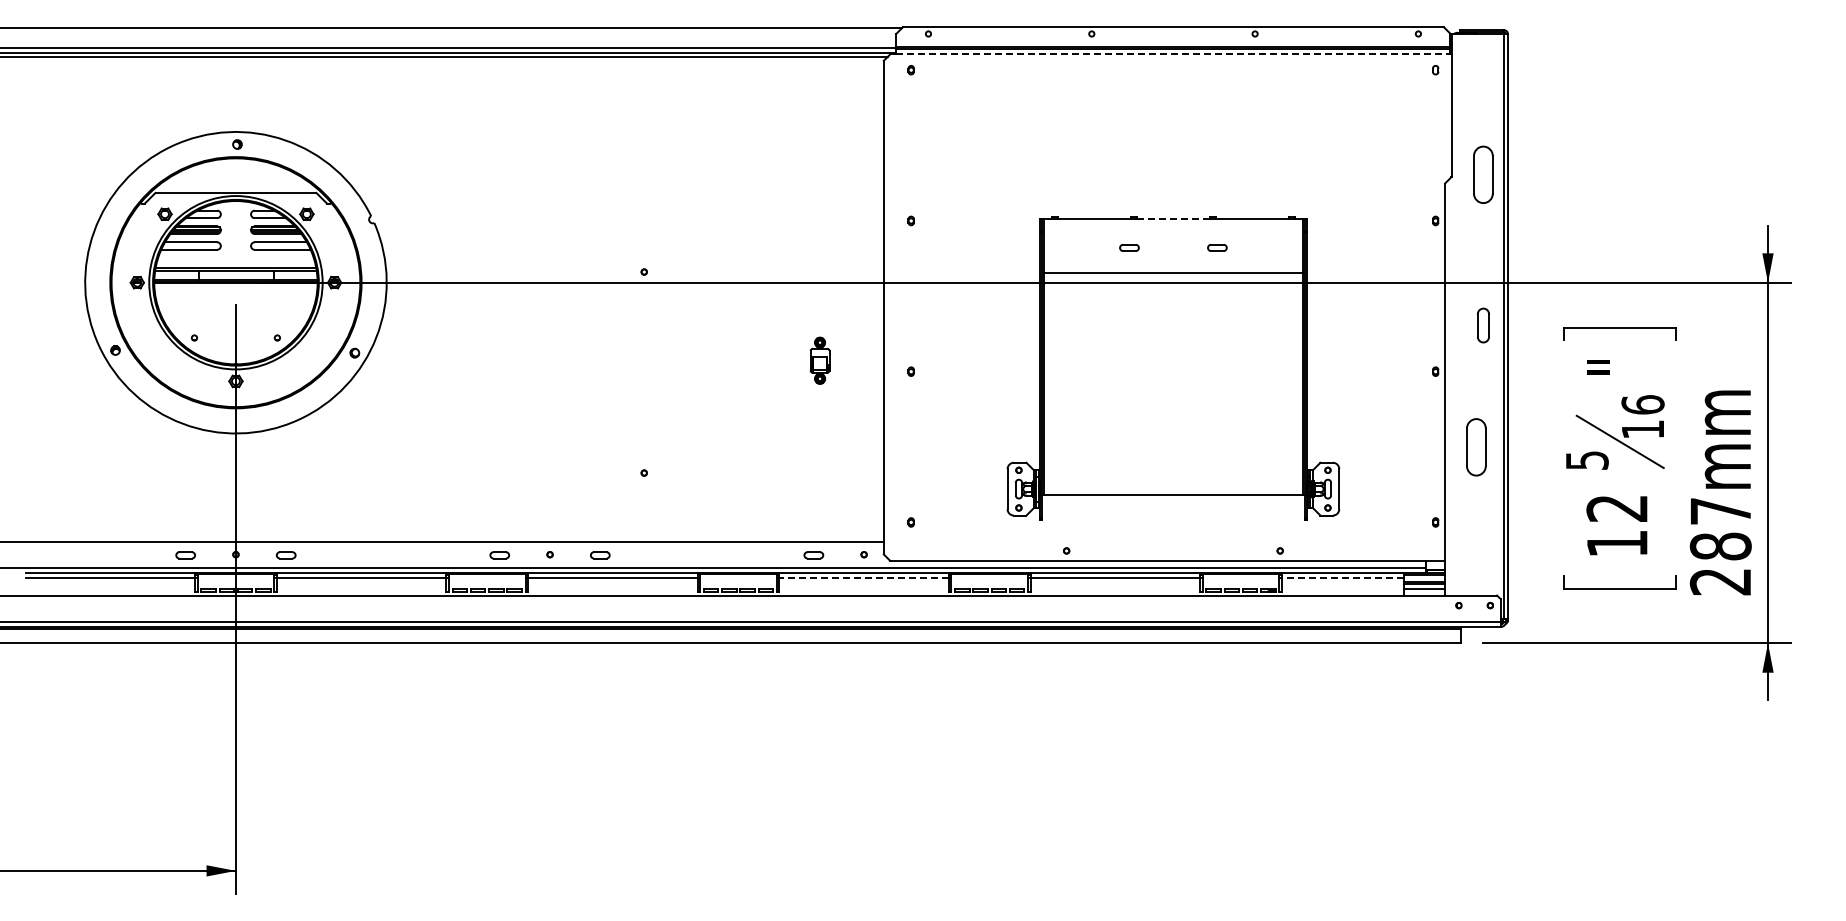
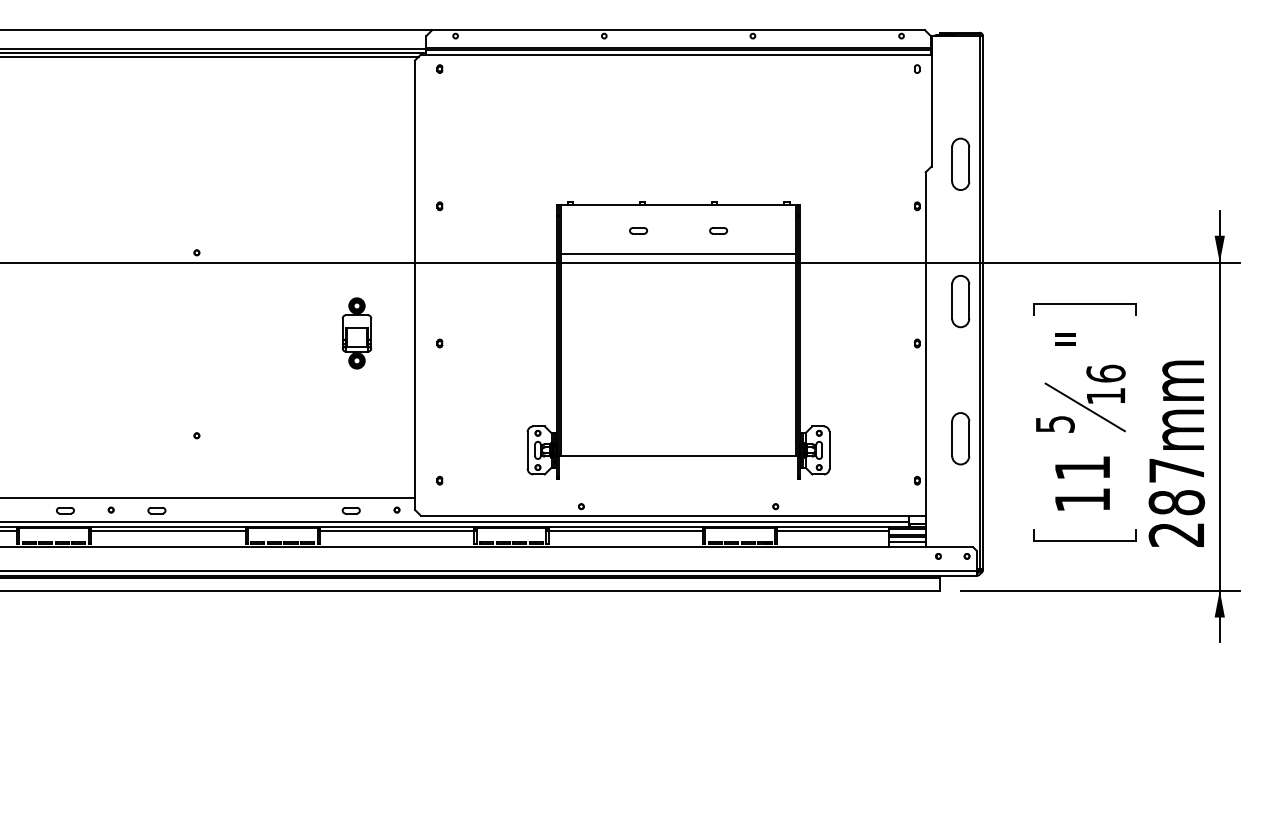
line: (1173, 54) -> (678, 54), dashed -> solid
line: (1173, 219) -> (678, 204), dashed -> solid
part: (1483, 325) -> (960, 301), size x1.67
part: (819, 360) -> (356, 333), size x1.67
part: (1476, 447) -> (960, 438), moved
text: (1616, 508) -> (1081, 468), 12 -> 11
line: (864, 577) -> (397, 530), dashed -> solid
line: (1342, 577) -> (832, 530), dashed -> solid

